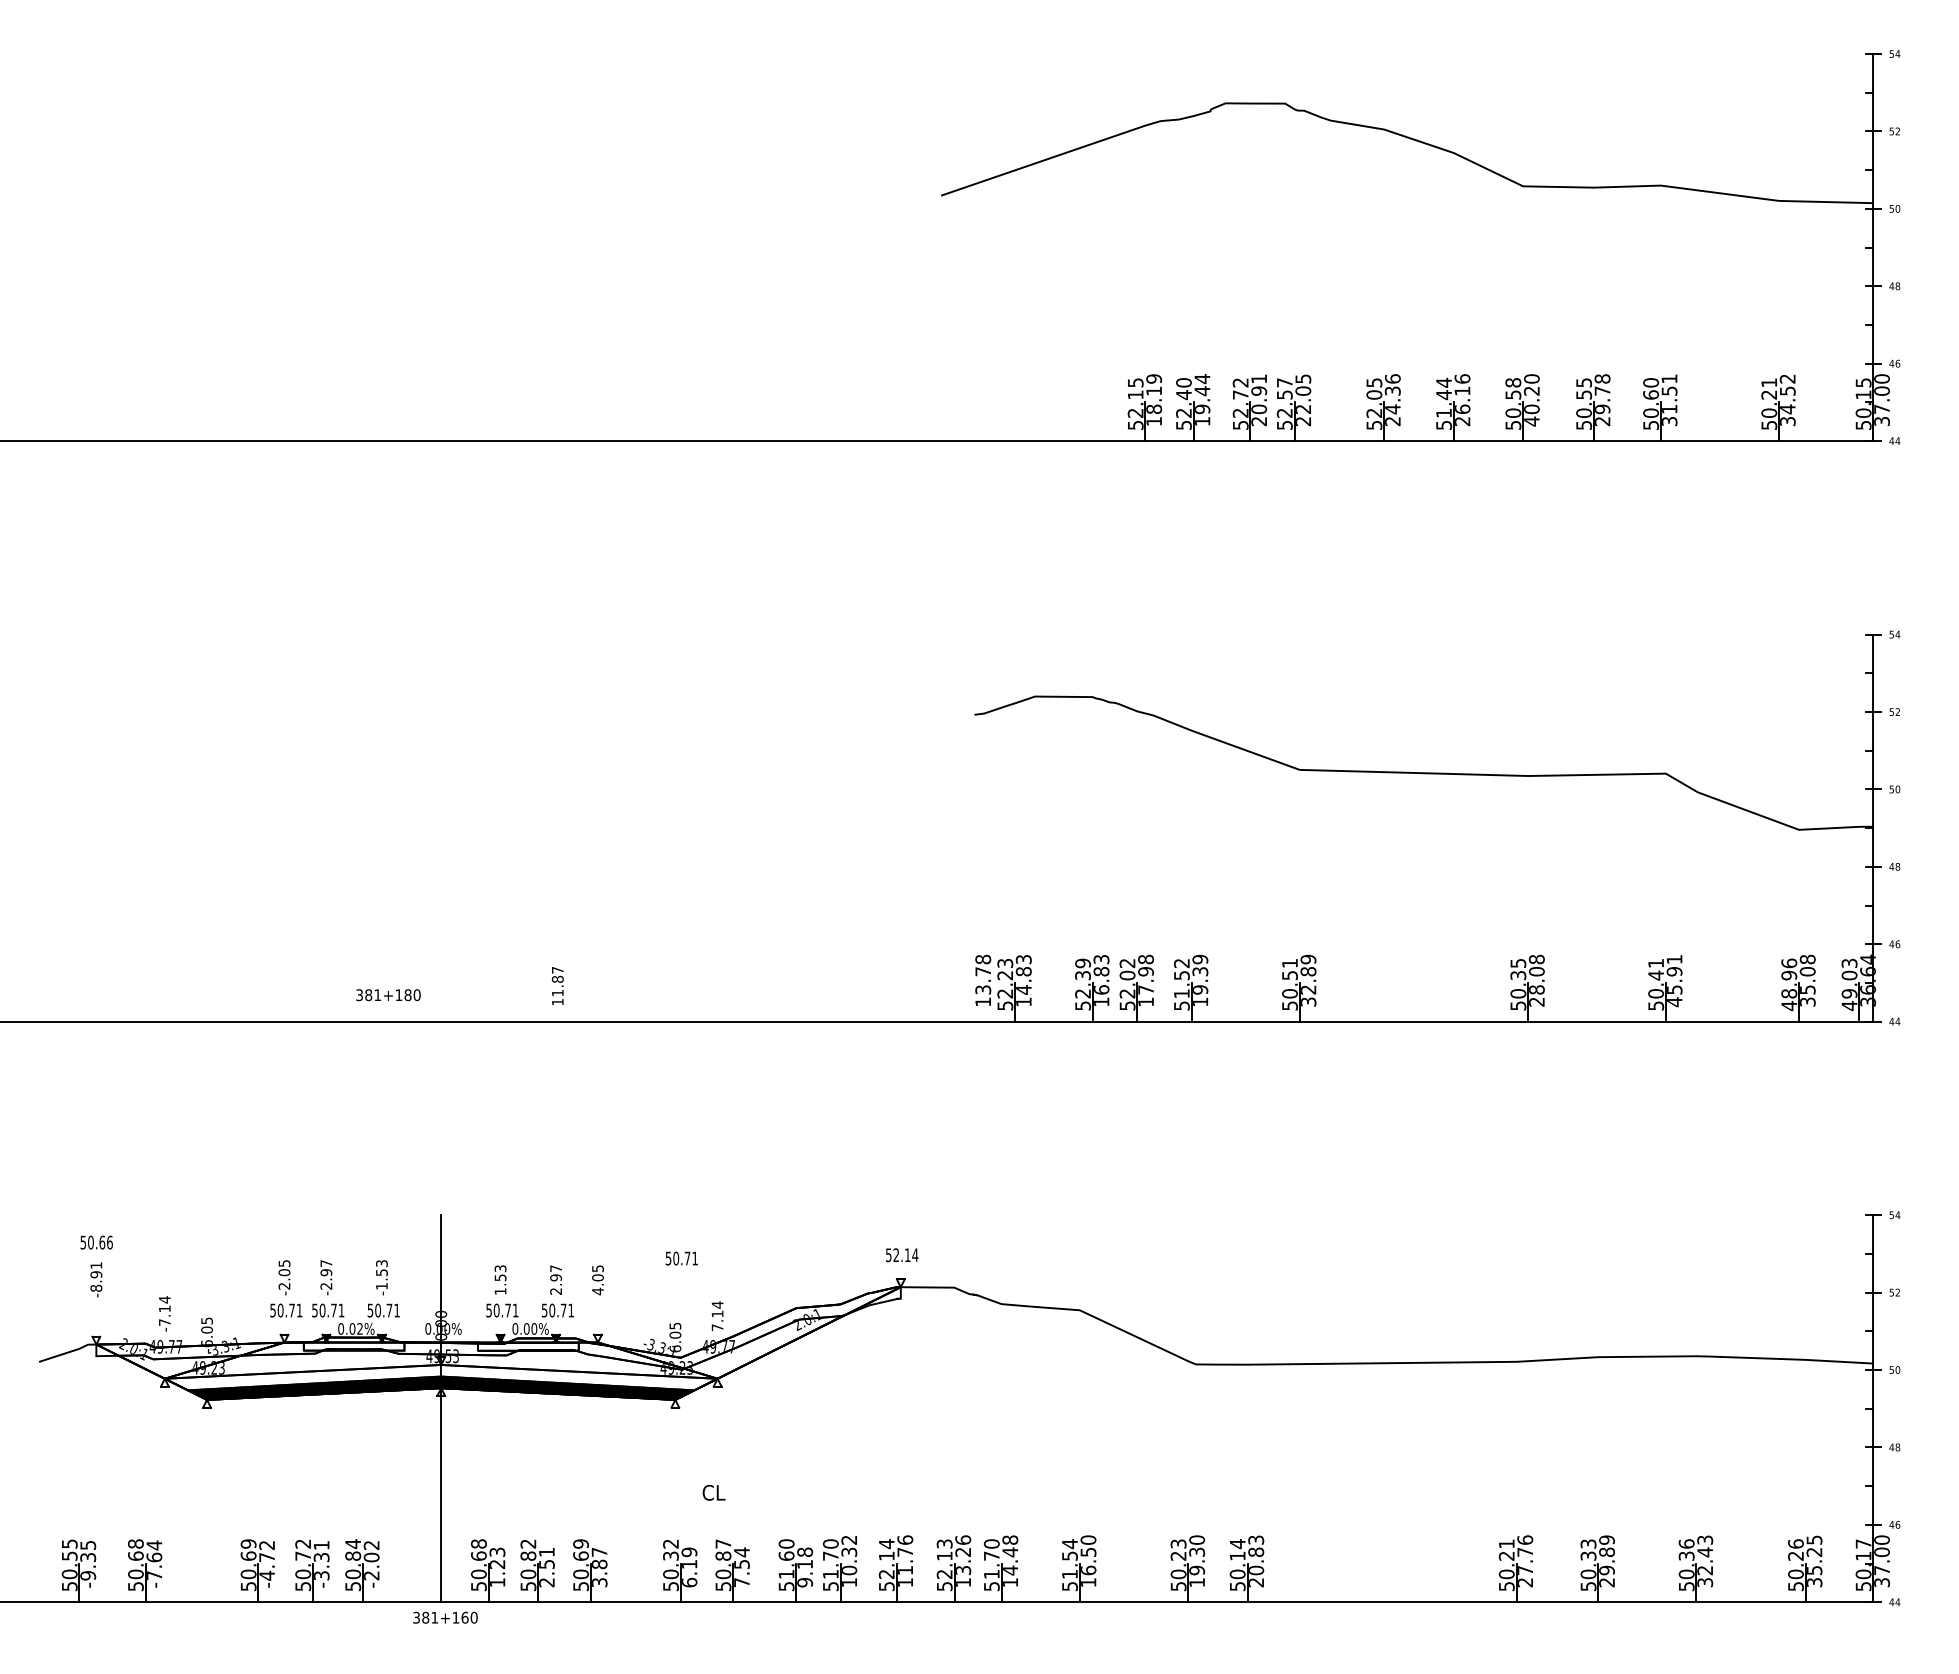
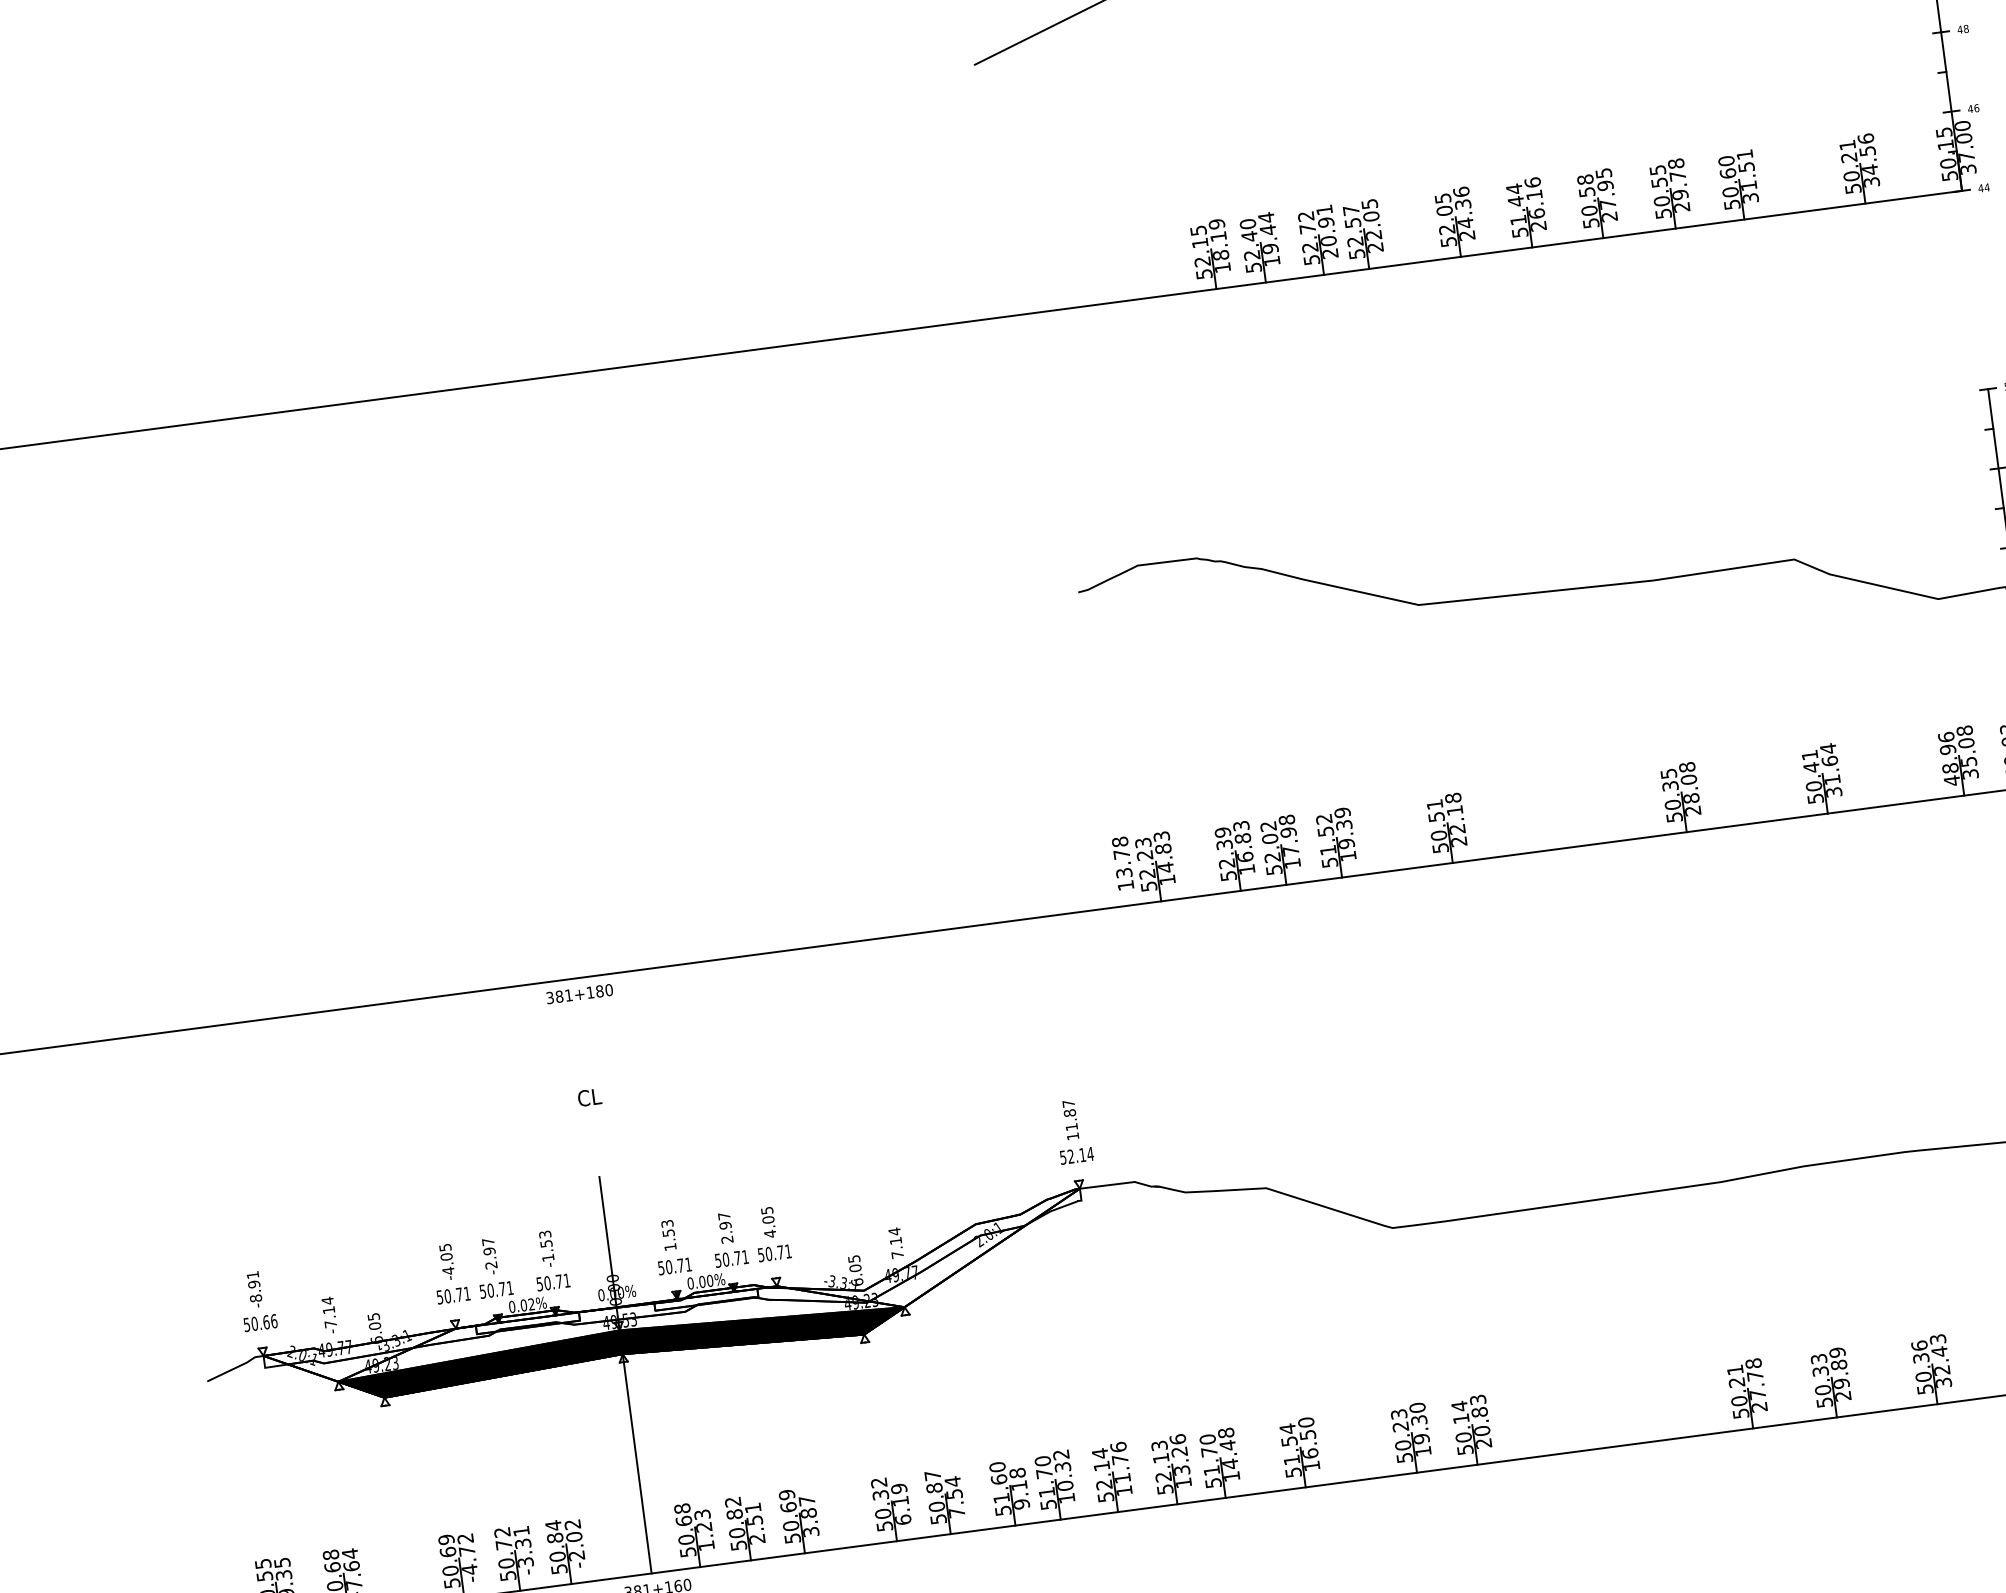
text: (1787, 378) -> (1865, 138), 34.52 -> 34.56
text: (1531, 400) -> (1606, 195), 40.20 -> 27.95
text: (1308, 980) -> (1456, 819), 32.89 -> 22.18
text: (1674, 980) -> (1831, 770), 45.91 -> 31.64
text: (557, 986) -> (1070, 1120), moved
text: (388, 995) -> (579, 994), moved
text: (96, 1242) -> (260, 1322), moved
text: (681, 1258) -> (774, 1253), moved
text: (284, 1286) -> (448, 1271), -2.05 -> -4.05
fill: (440, 1377) -> (620, 1343), added
text: (713, 1492) -> (589, 1097), moved
text: (1525, 1539) -> (1753, 1362), 27.76 -> 27.78

